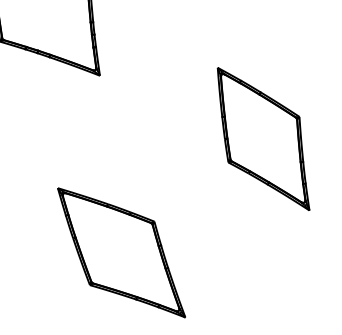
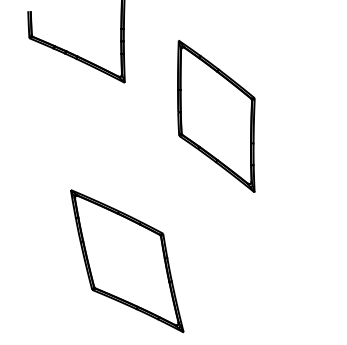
part: (263, 139) -> (216, 116), moved

